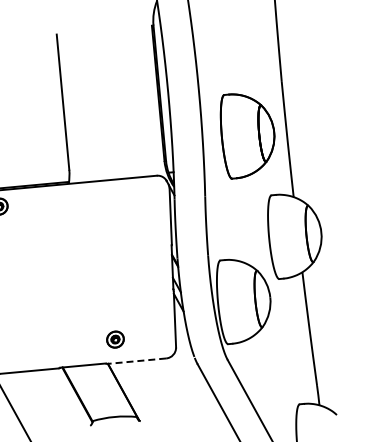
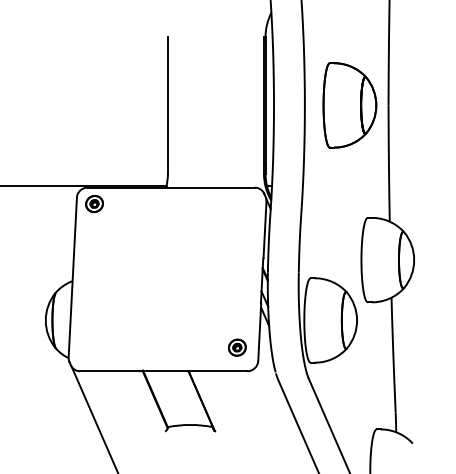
part: (247, 135) -> (349, 105), moved
part: (115, 339) -> (237, 347), moved
line: (136, 361) -> (217, 371), dashed -> solid

